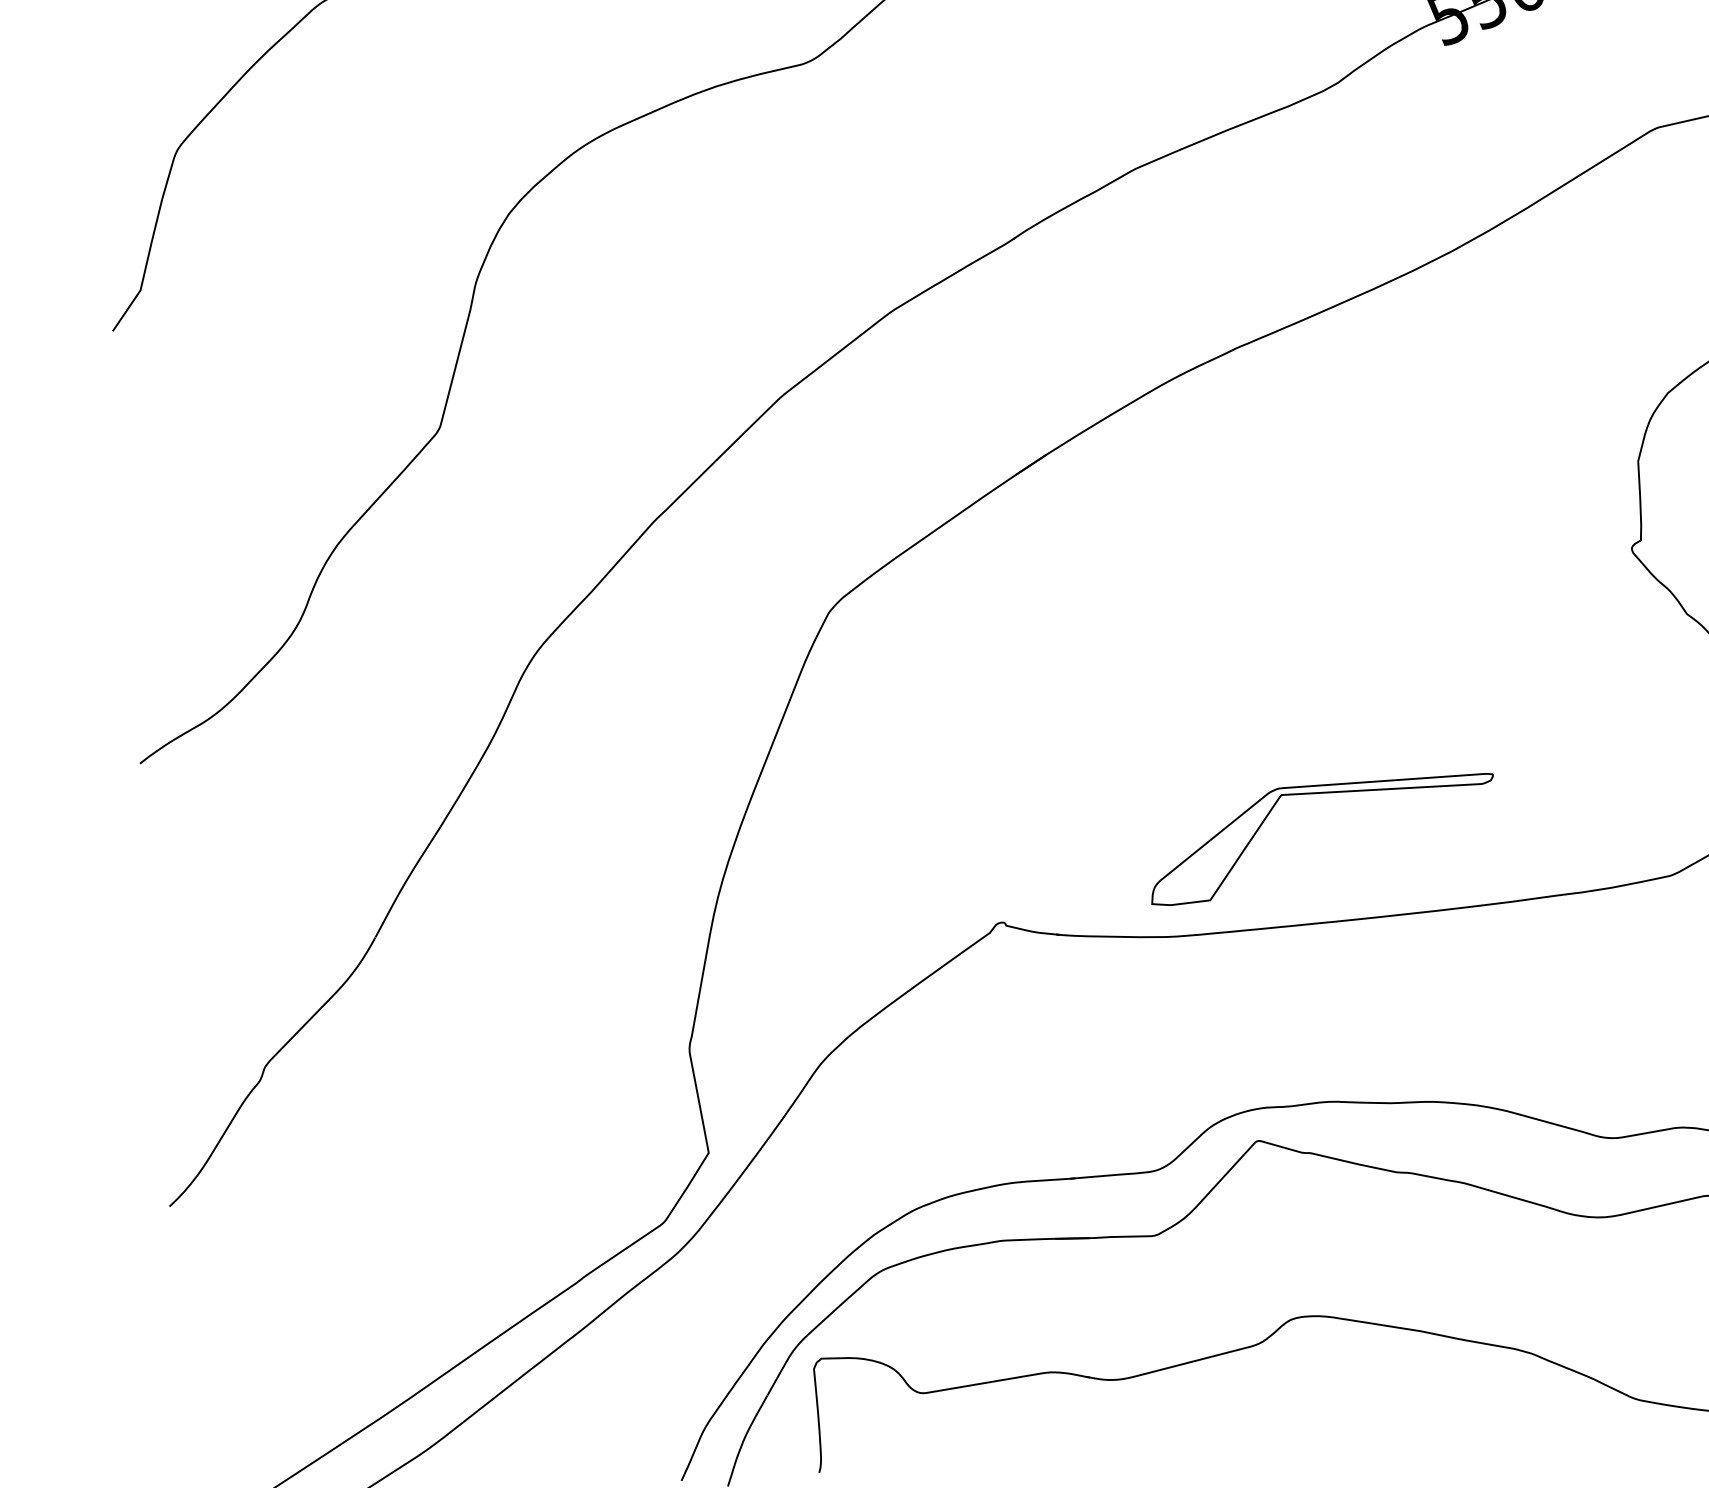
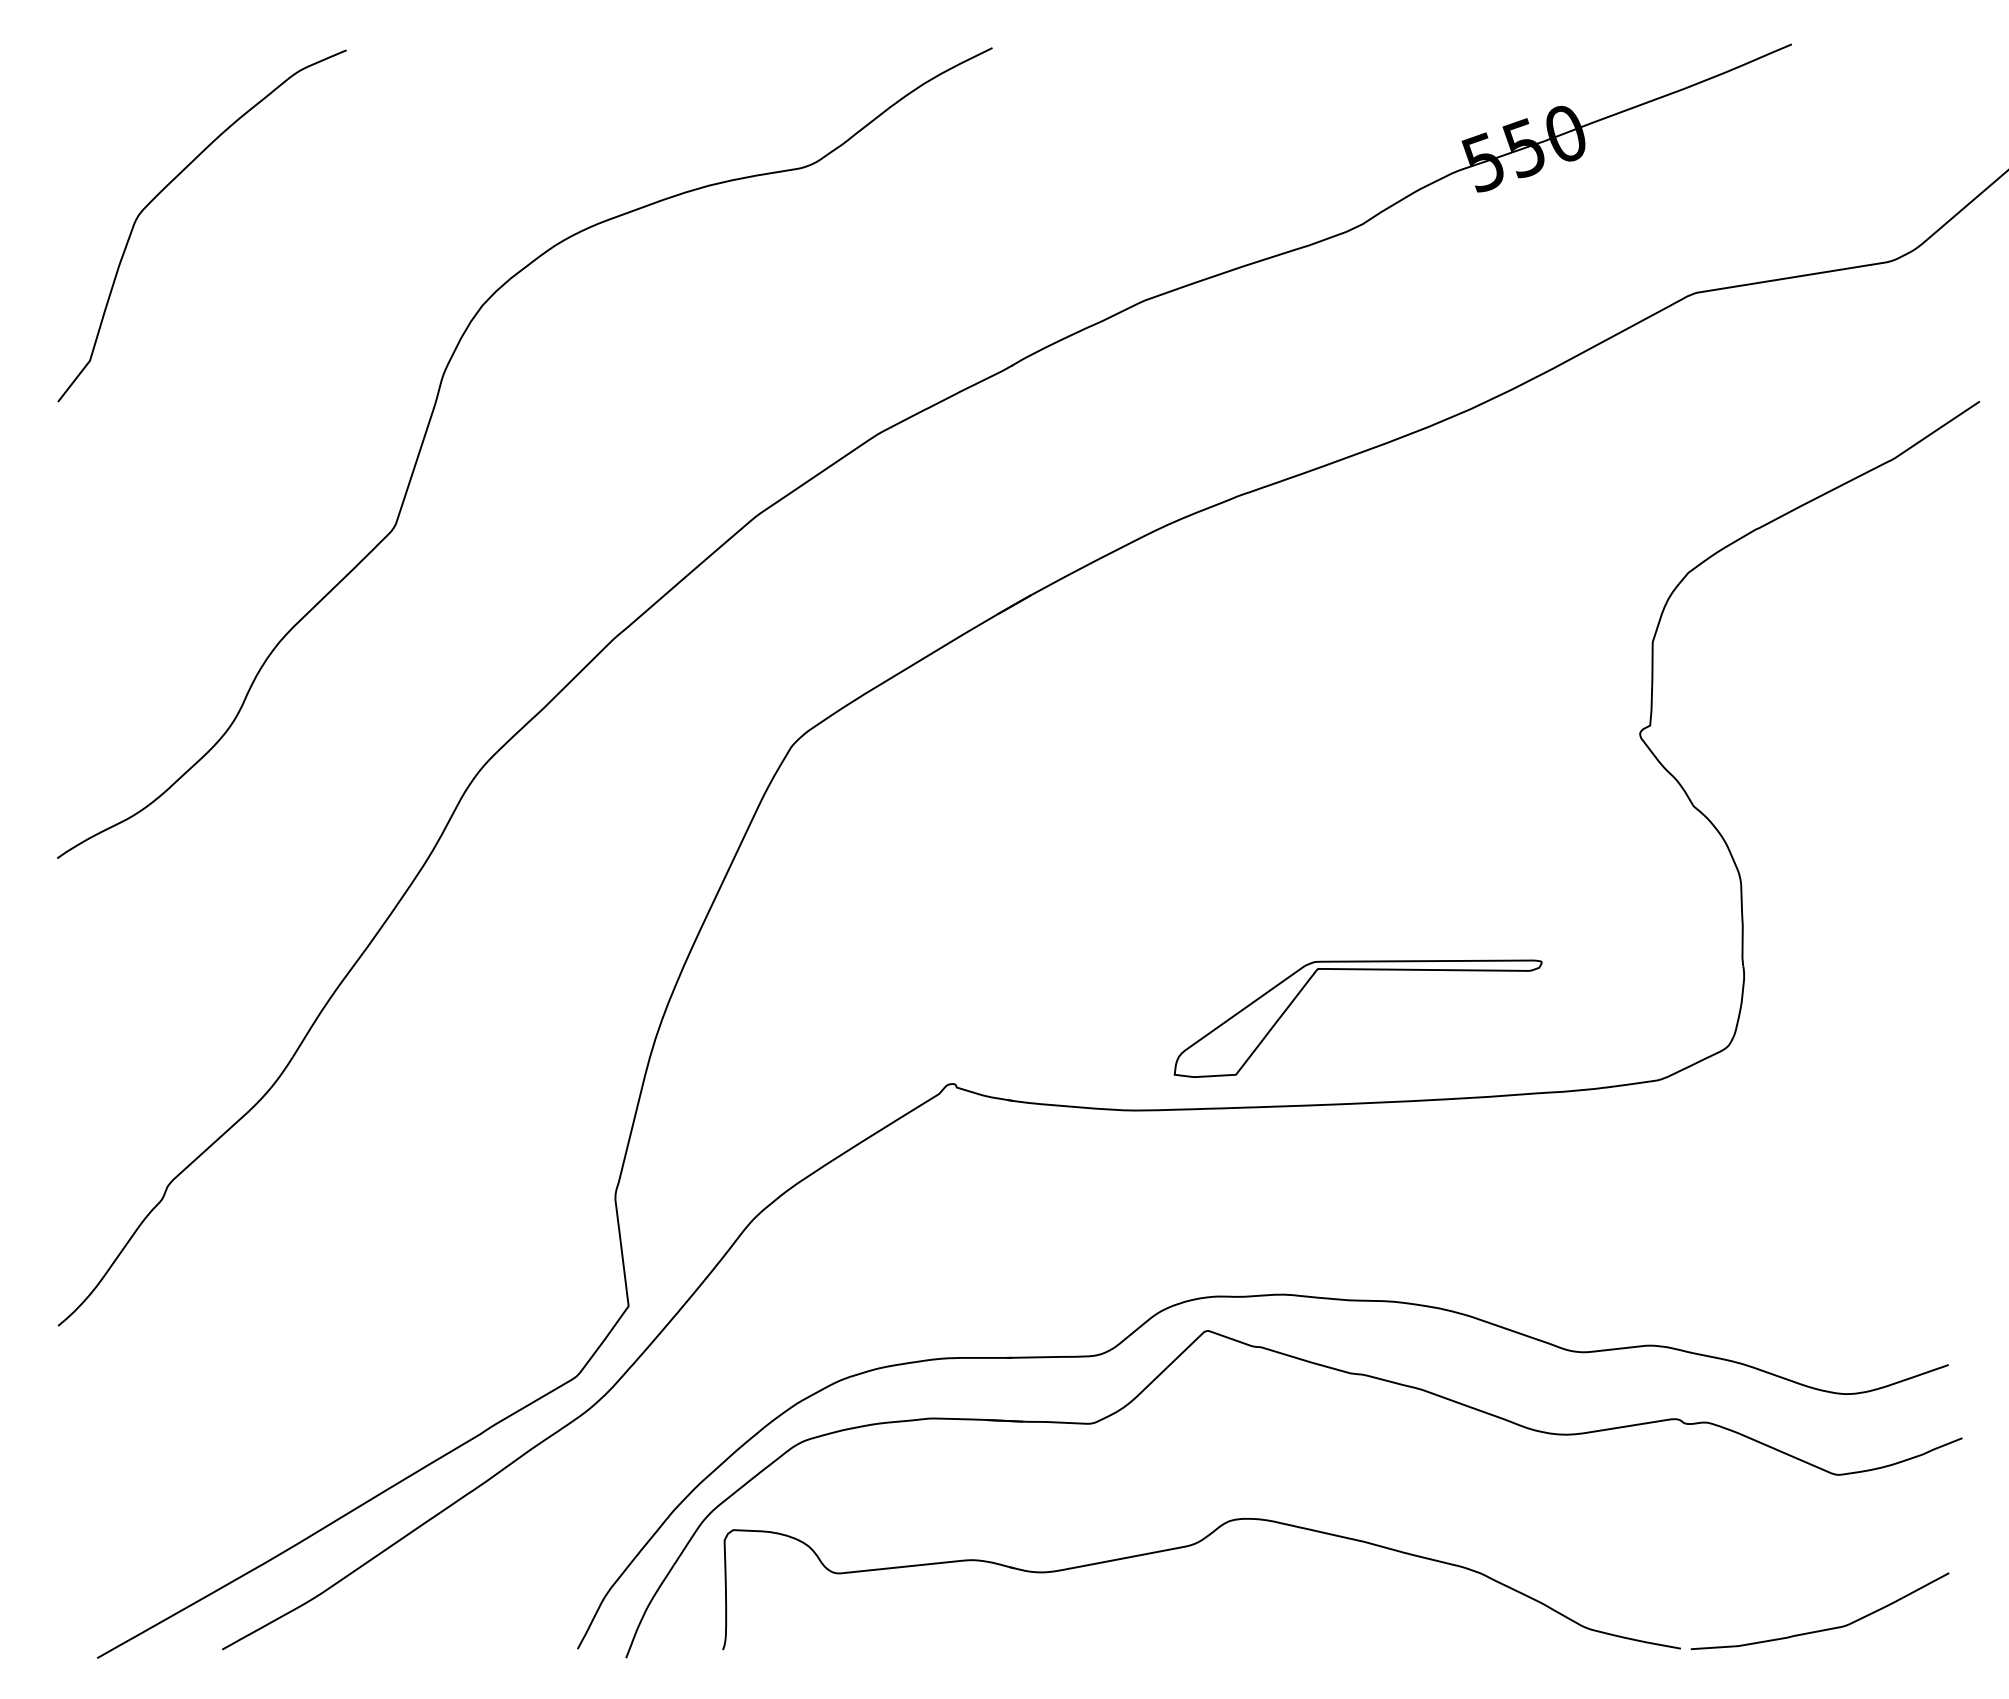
part: (1318, 794) -> (1357, 970), moved

